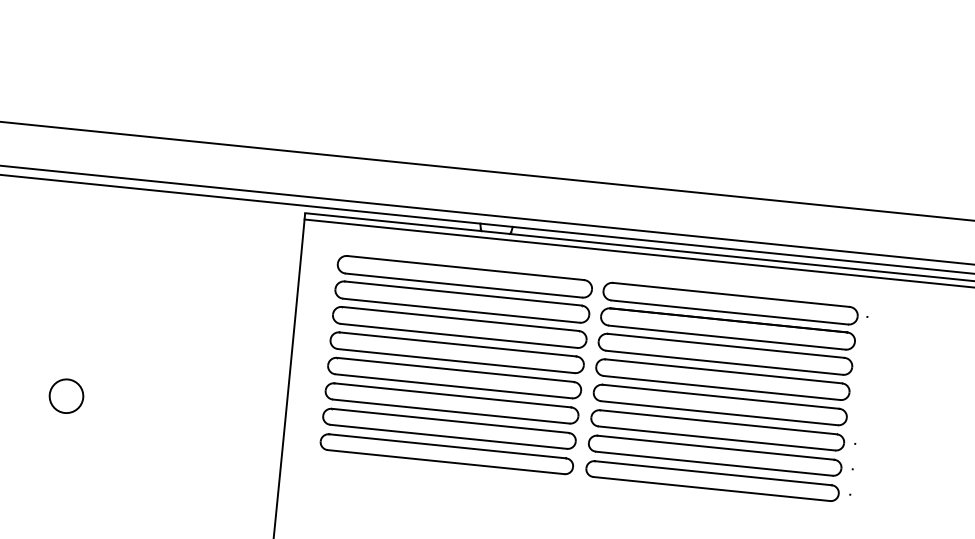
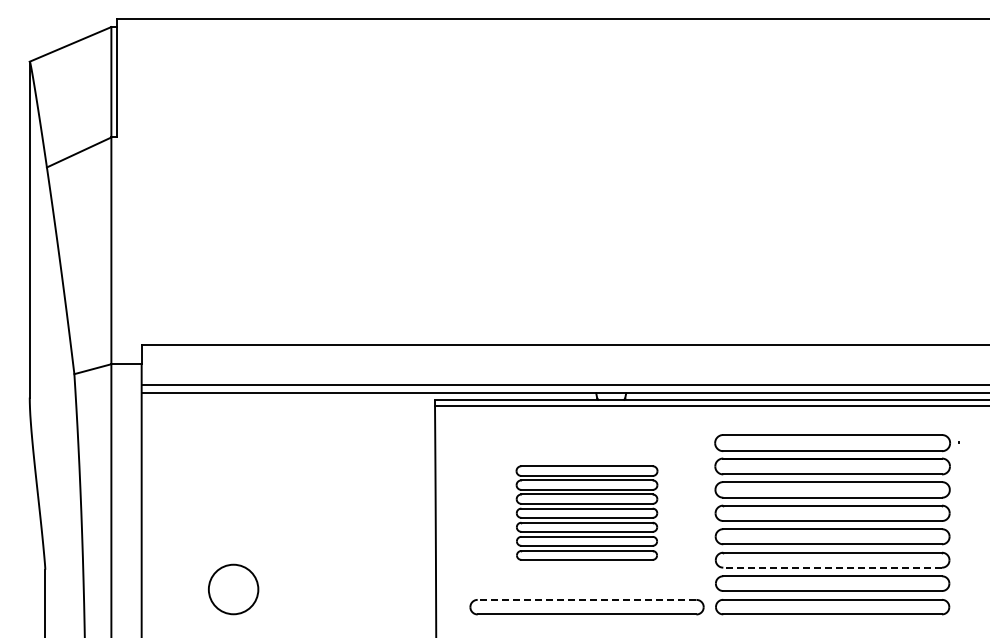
part: (456, 351) -> (586, 512), size x0.6
circle: (66, 396) -> (233, 589), size x1.6
line: (716, 438) -> (832, 567), solid -> dashed
line: (447, 445) -> (586, 599), solid -> dashed

